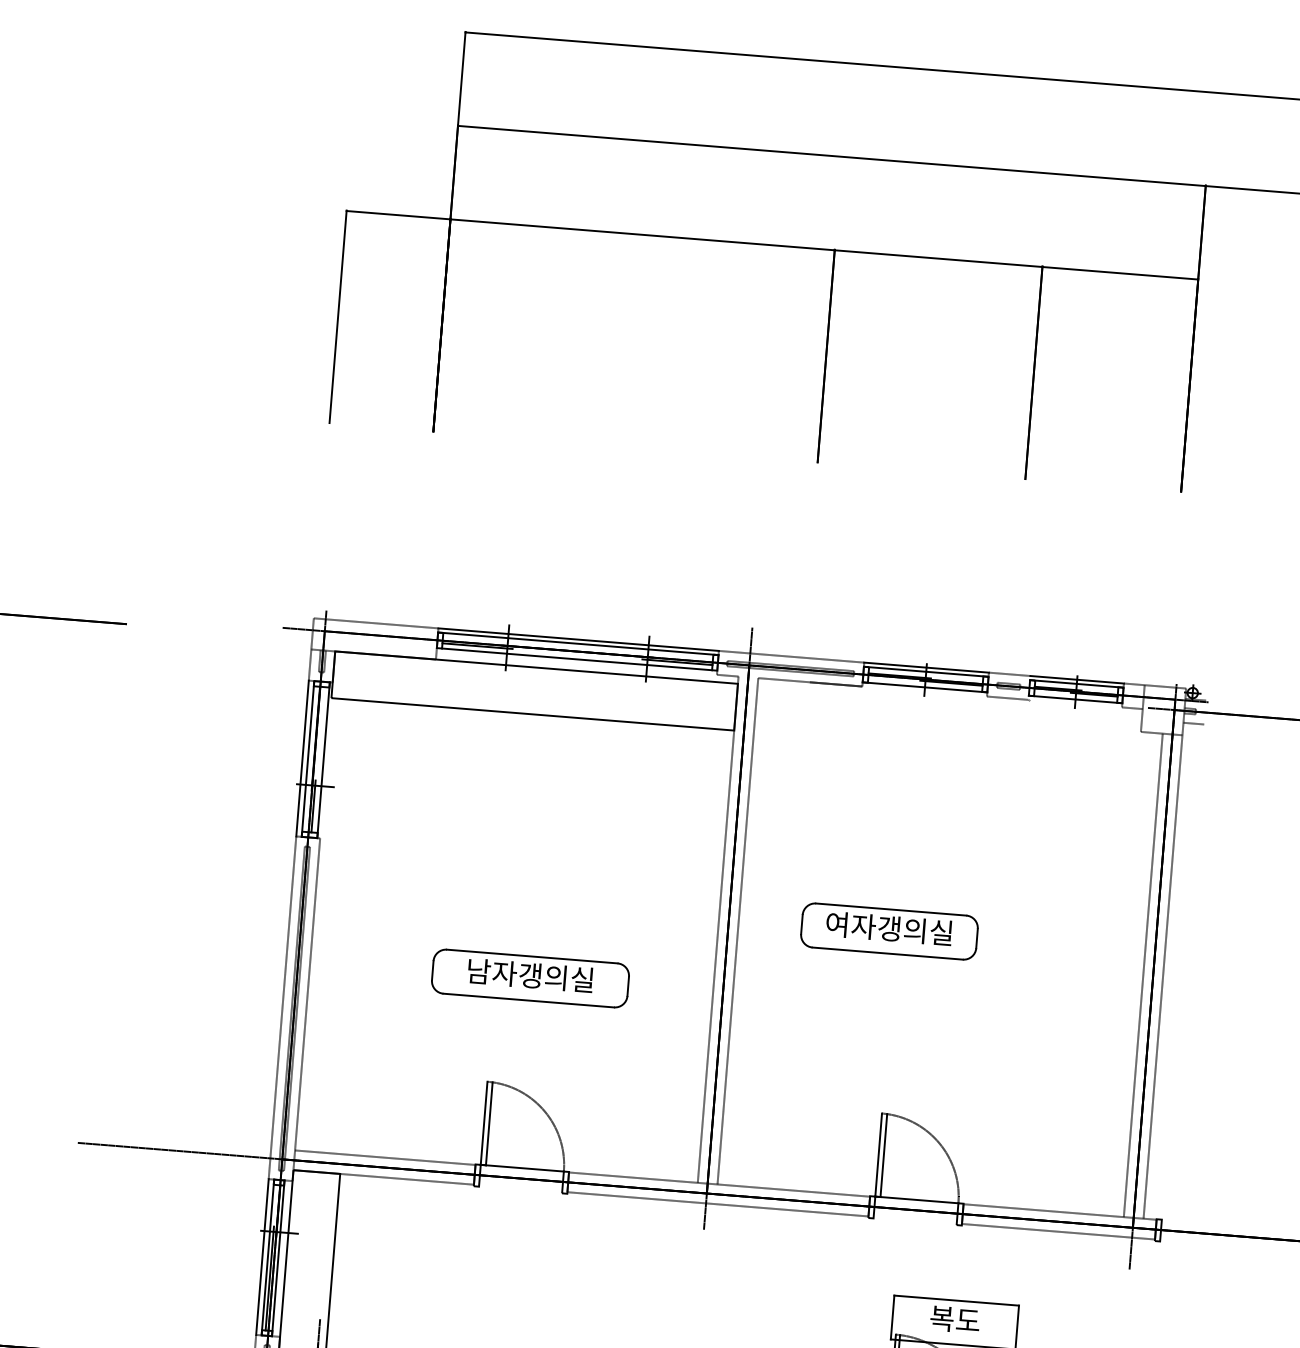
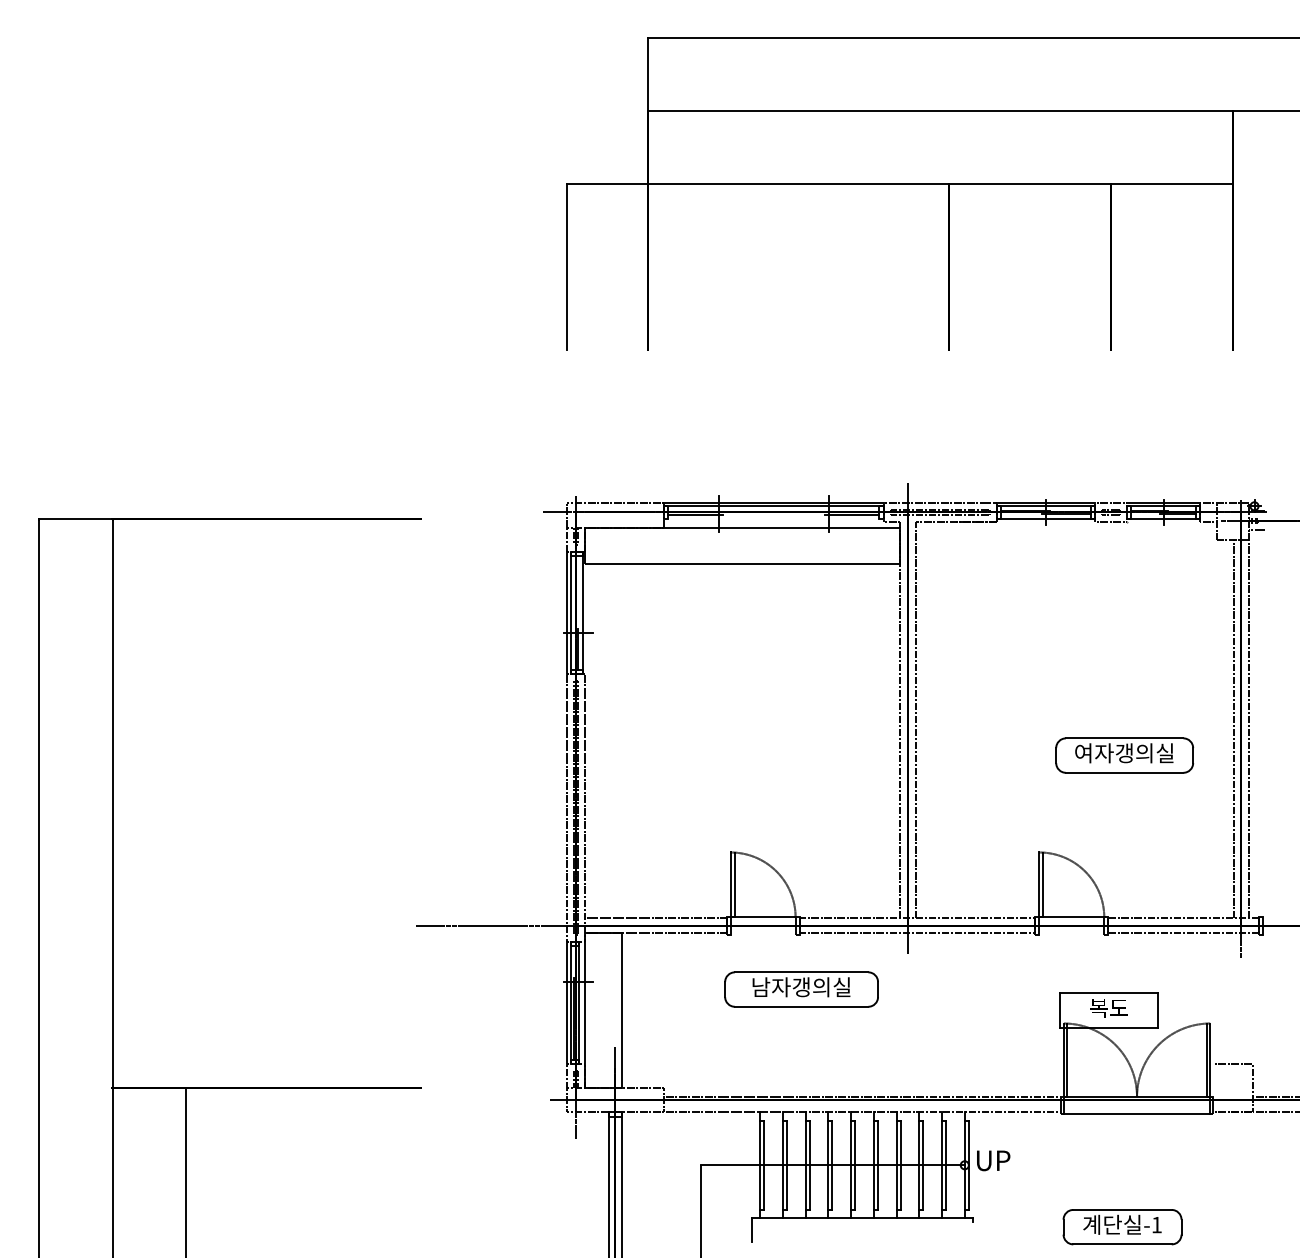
line: (576, 659) -> (773, 518), removed
part: (889, 931) -> (1124, 755), moved
part: (530, 978) -> (801, 989), moved

